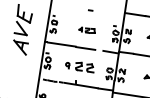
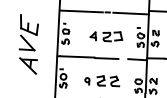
line: (68, 7) -> (80, 11), added
line: (109, 13) -> (130, 13), added
part: (86, 30) -> (105, 36), size x1.67

